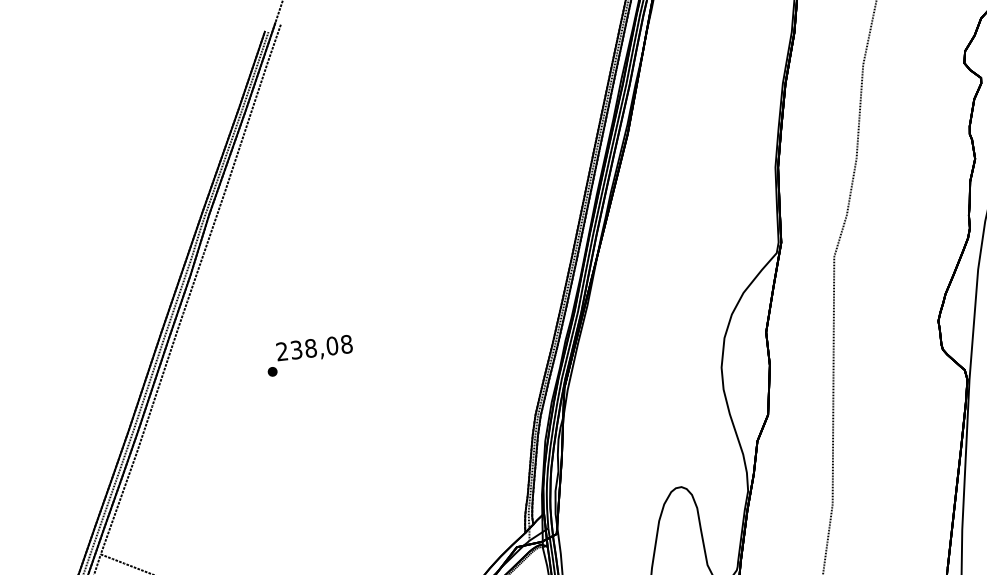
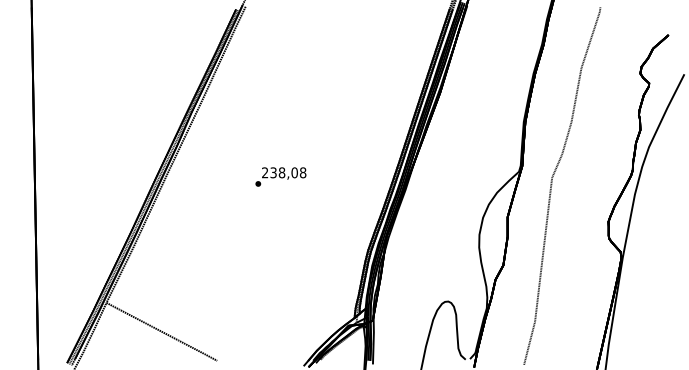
text: (308, 354) -> (280, 176), moved

